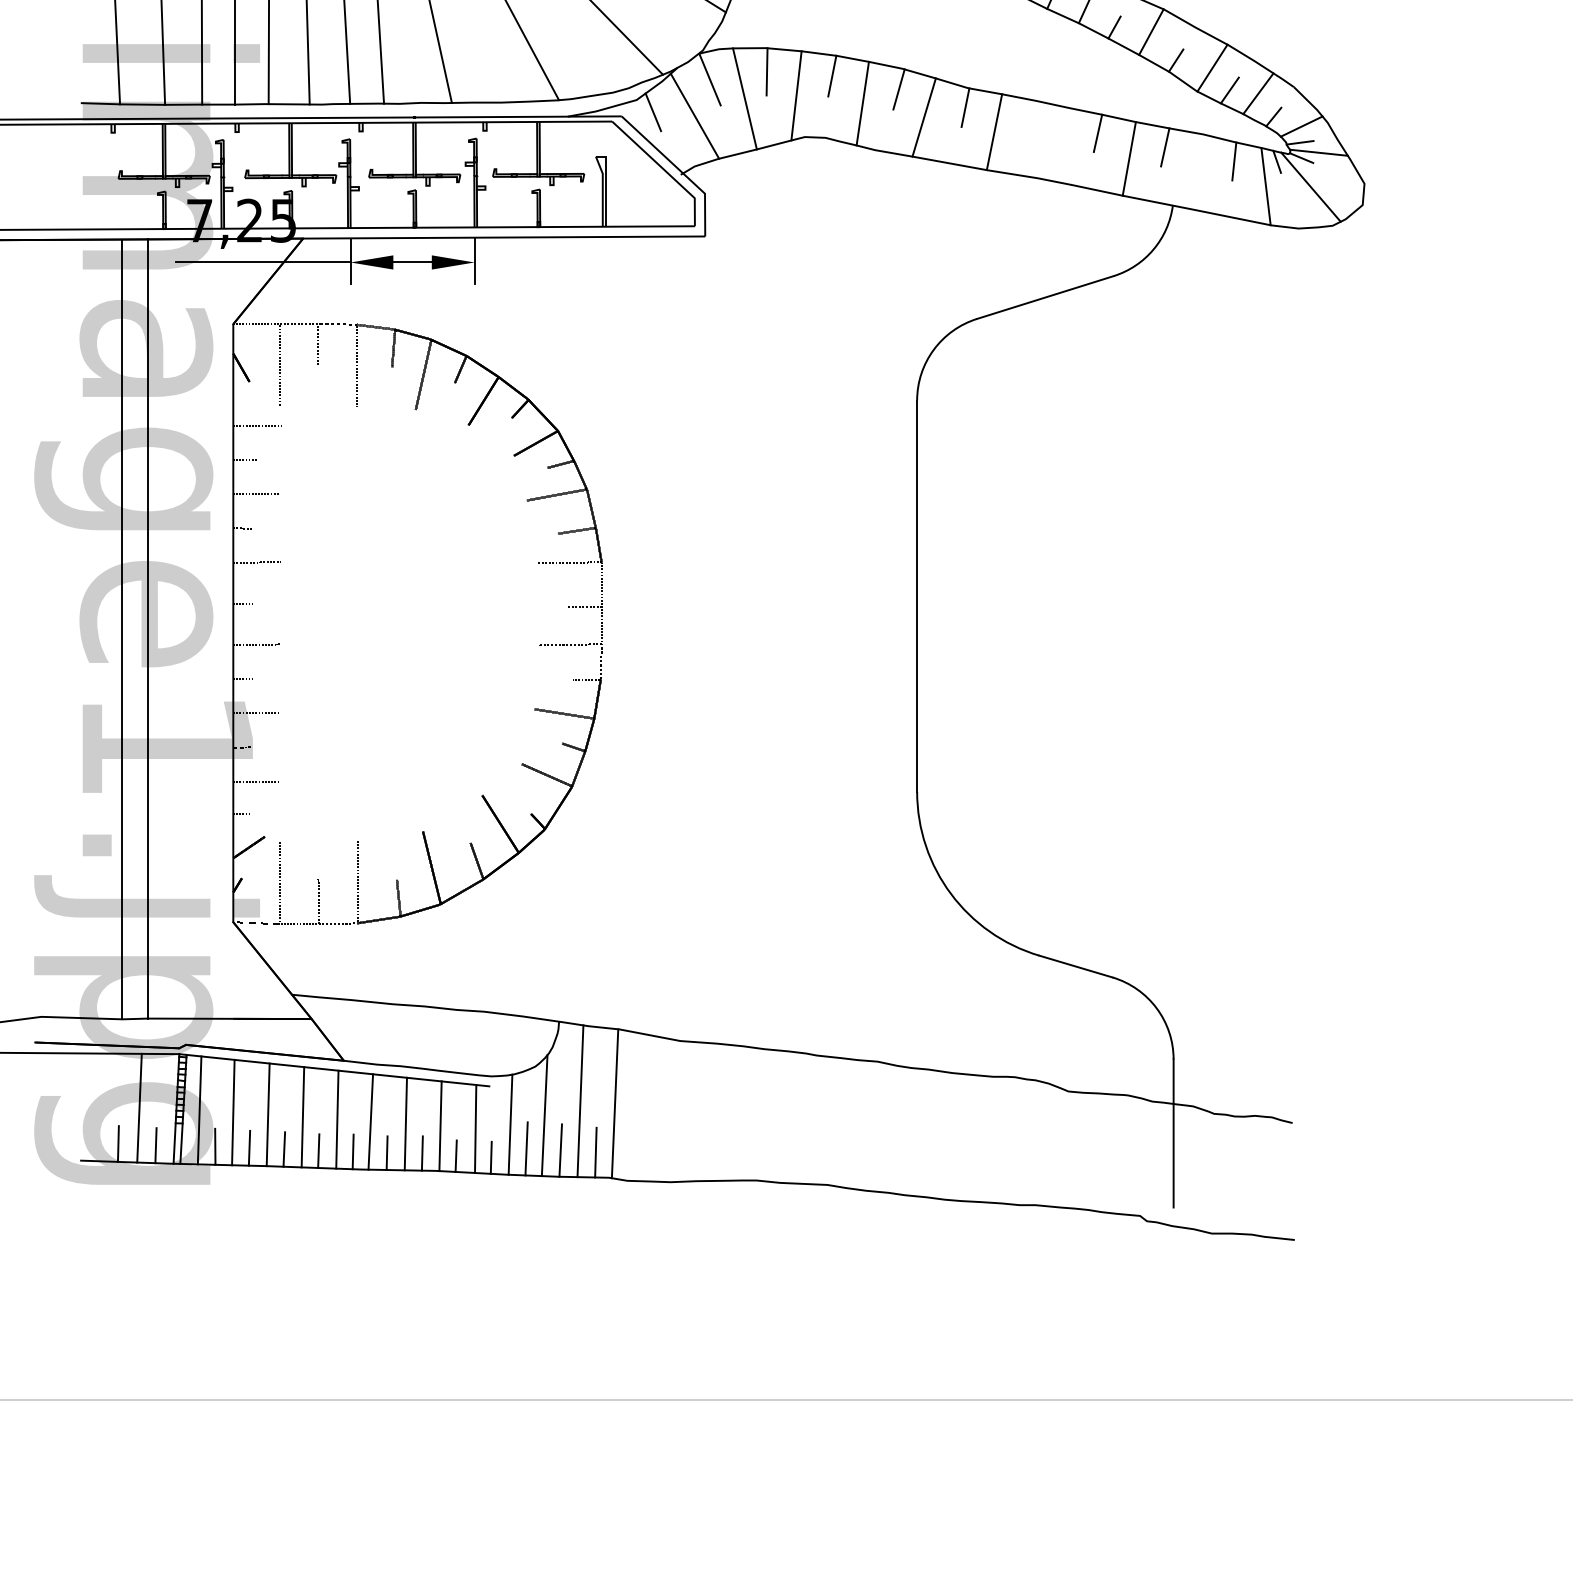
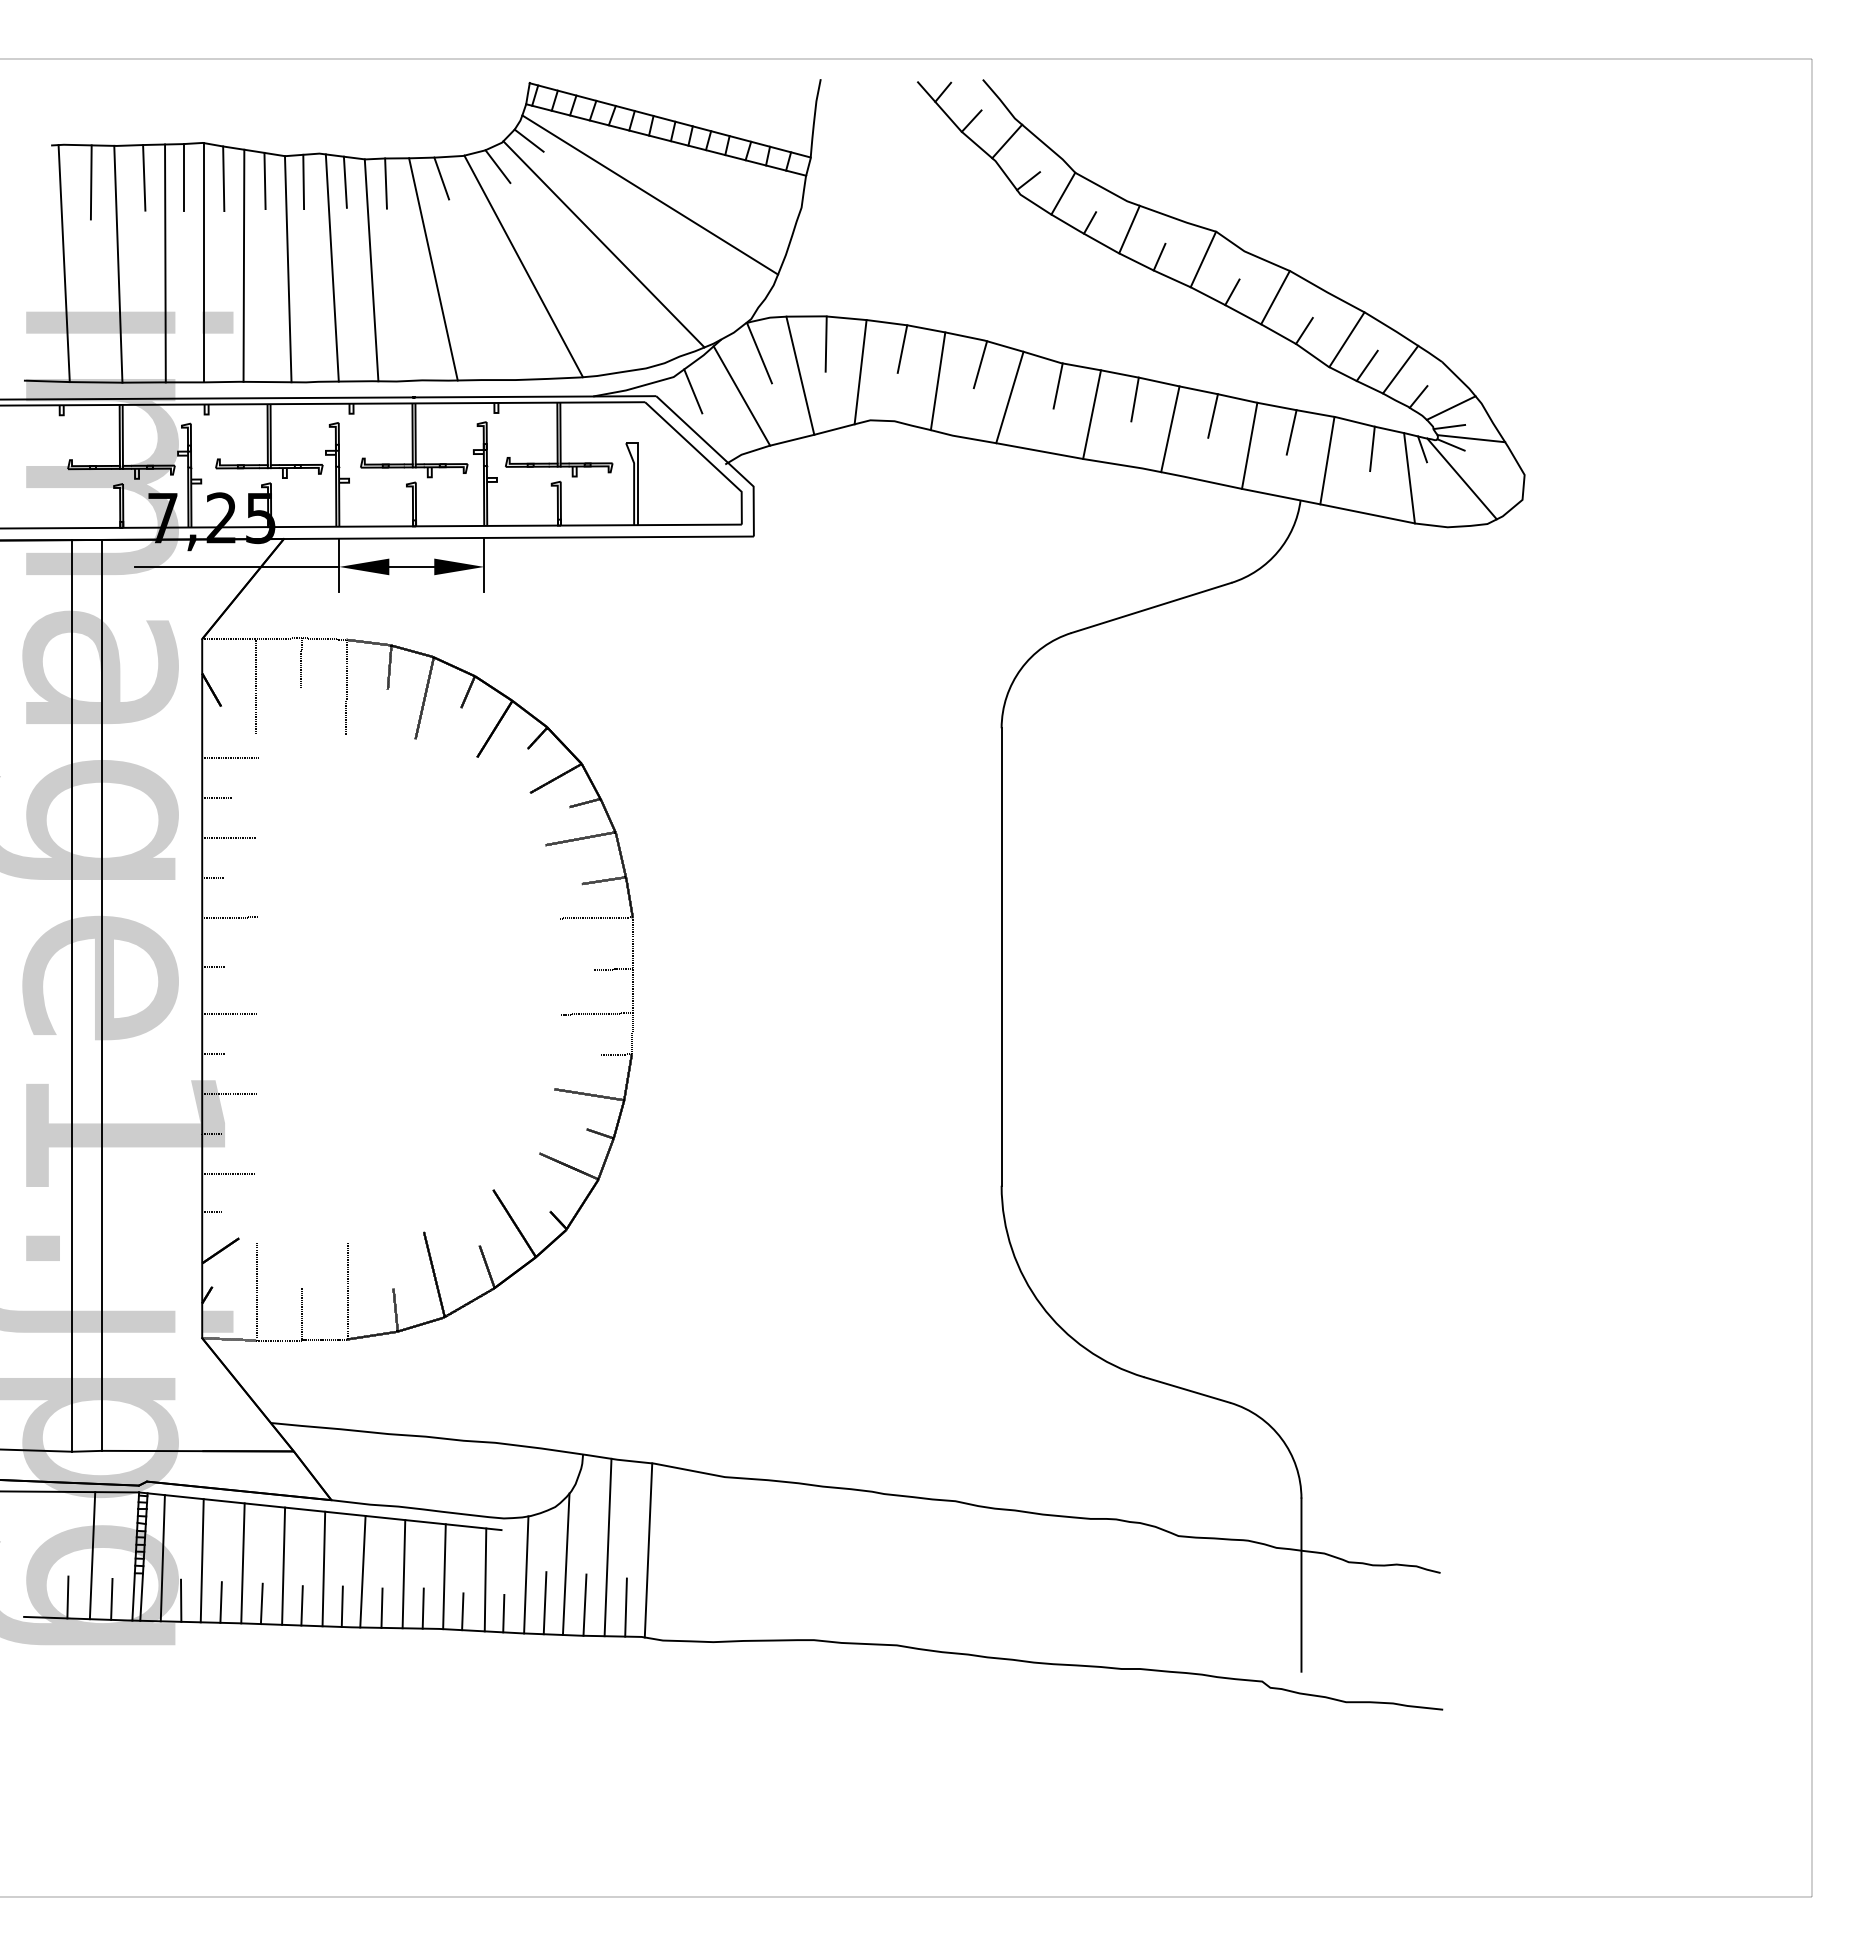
line: (1030, 119) -> (1134, 399), added
line: (1061, 144) -> (1170, 429), added
line: (1195, 171) -> (1327, 460), added

